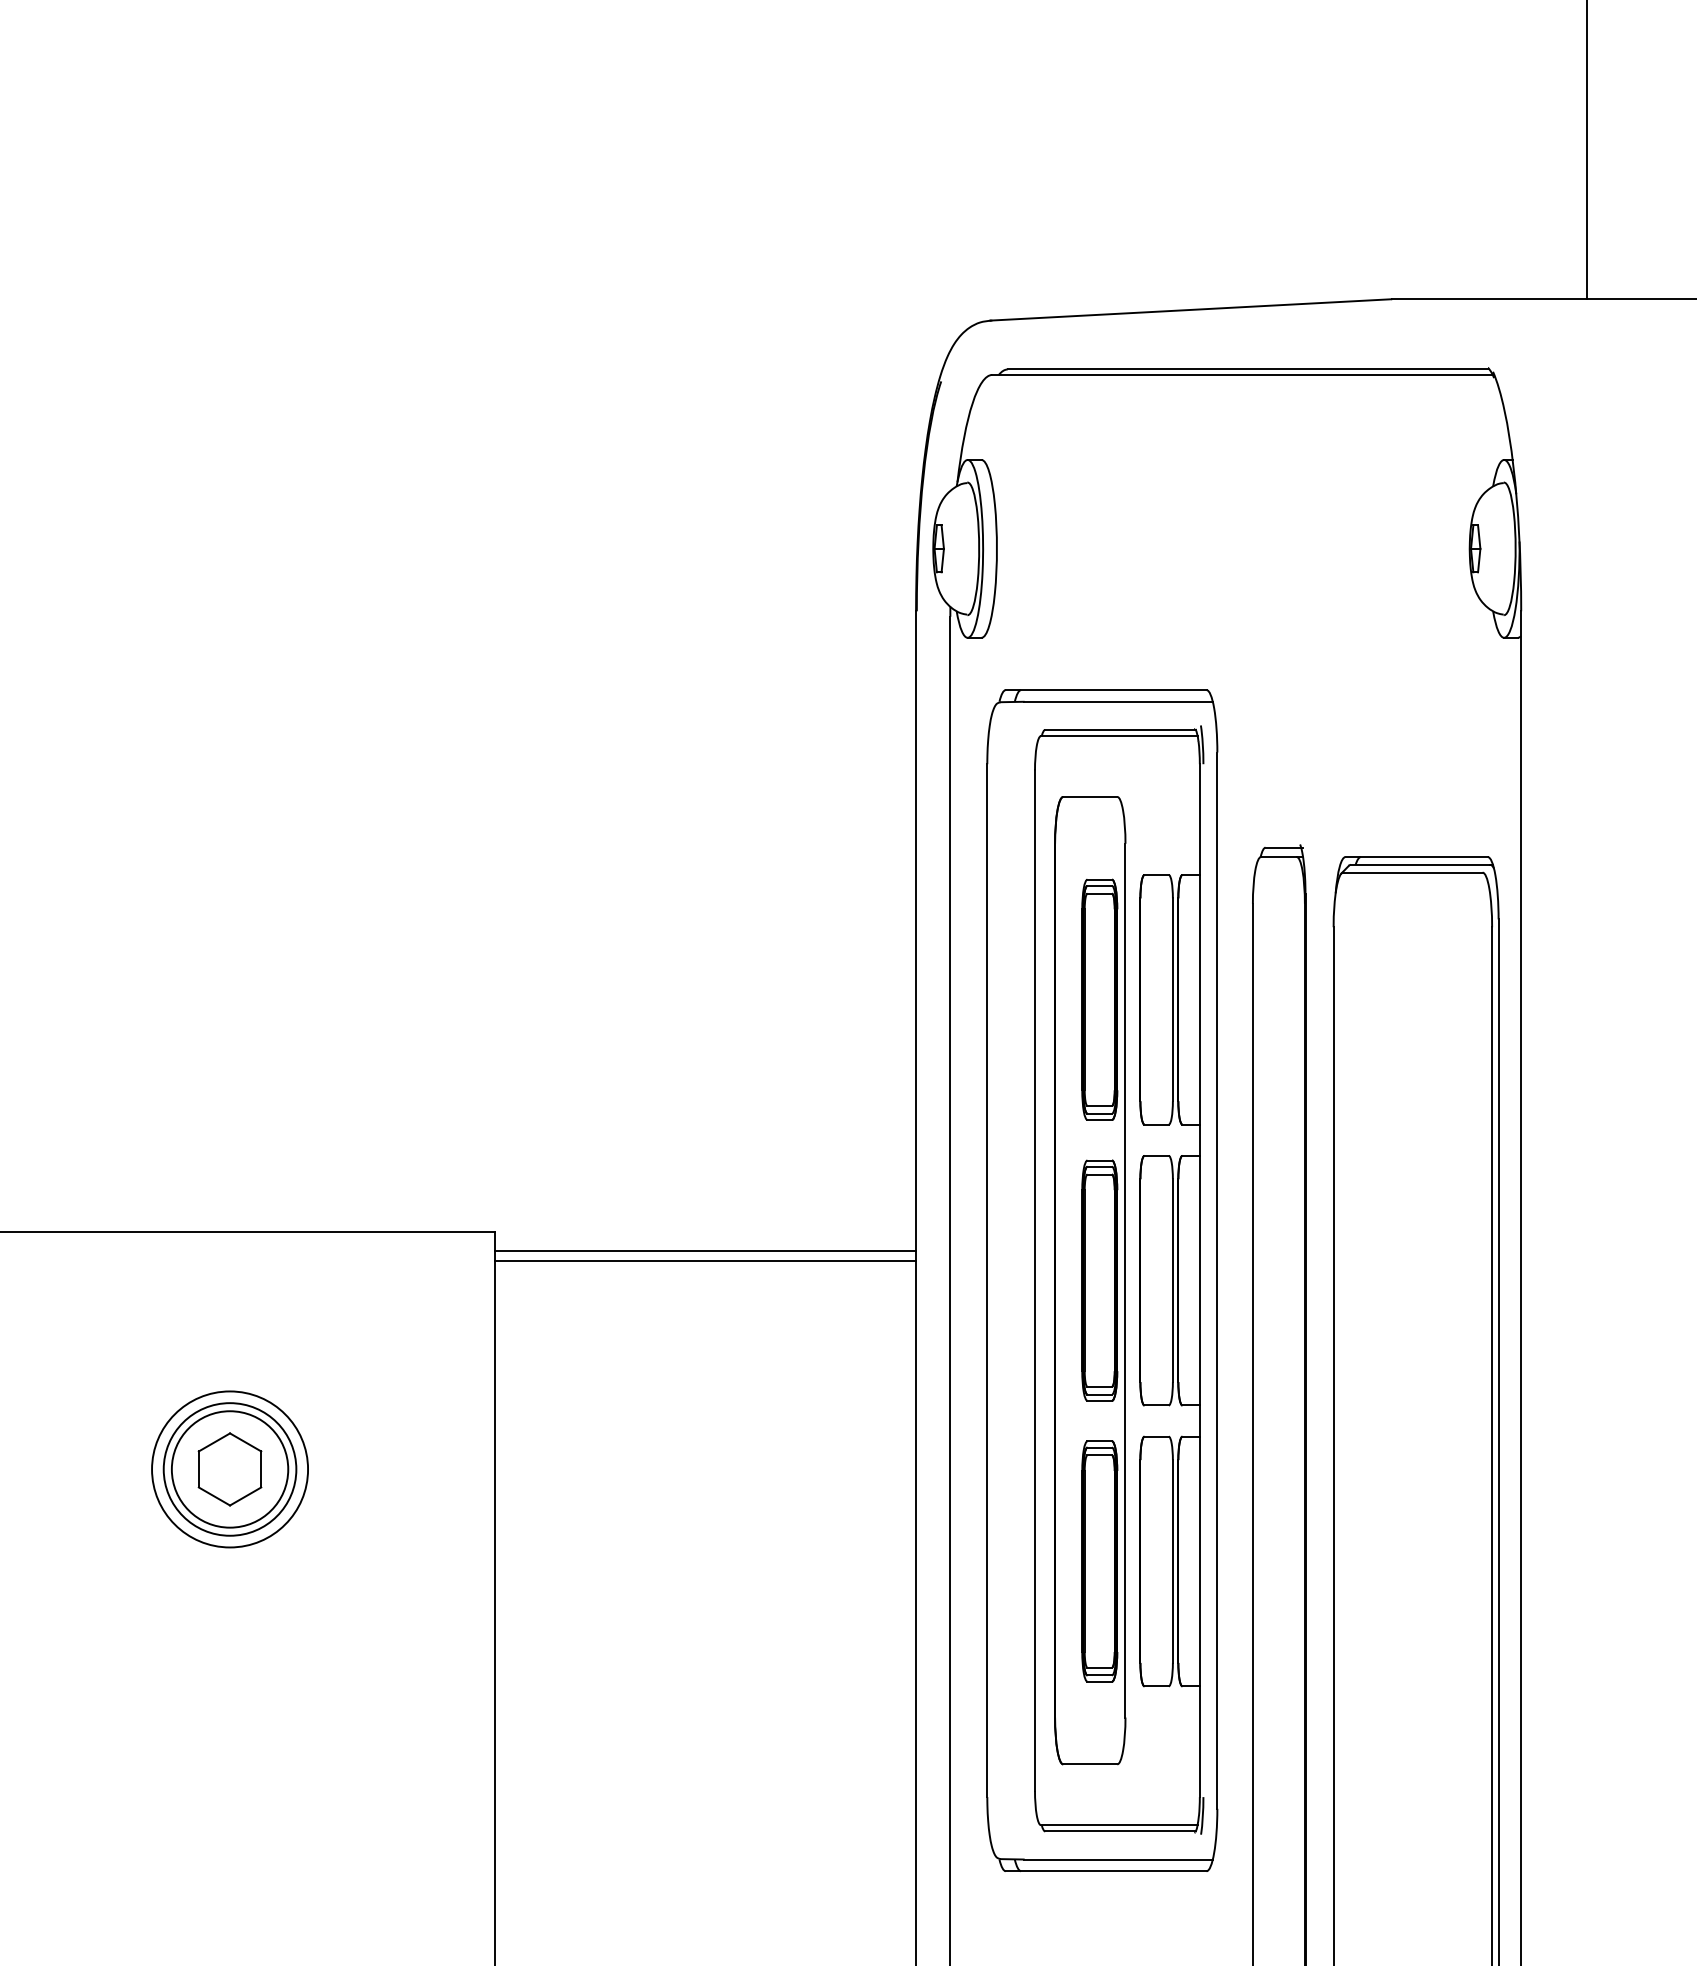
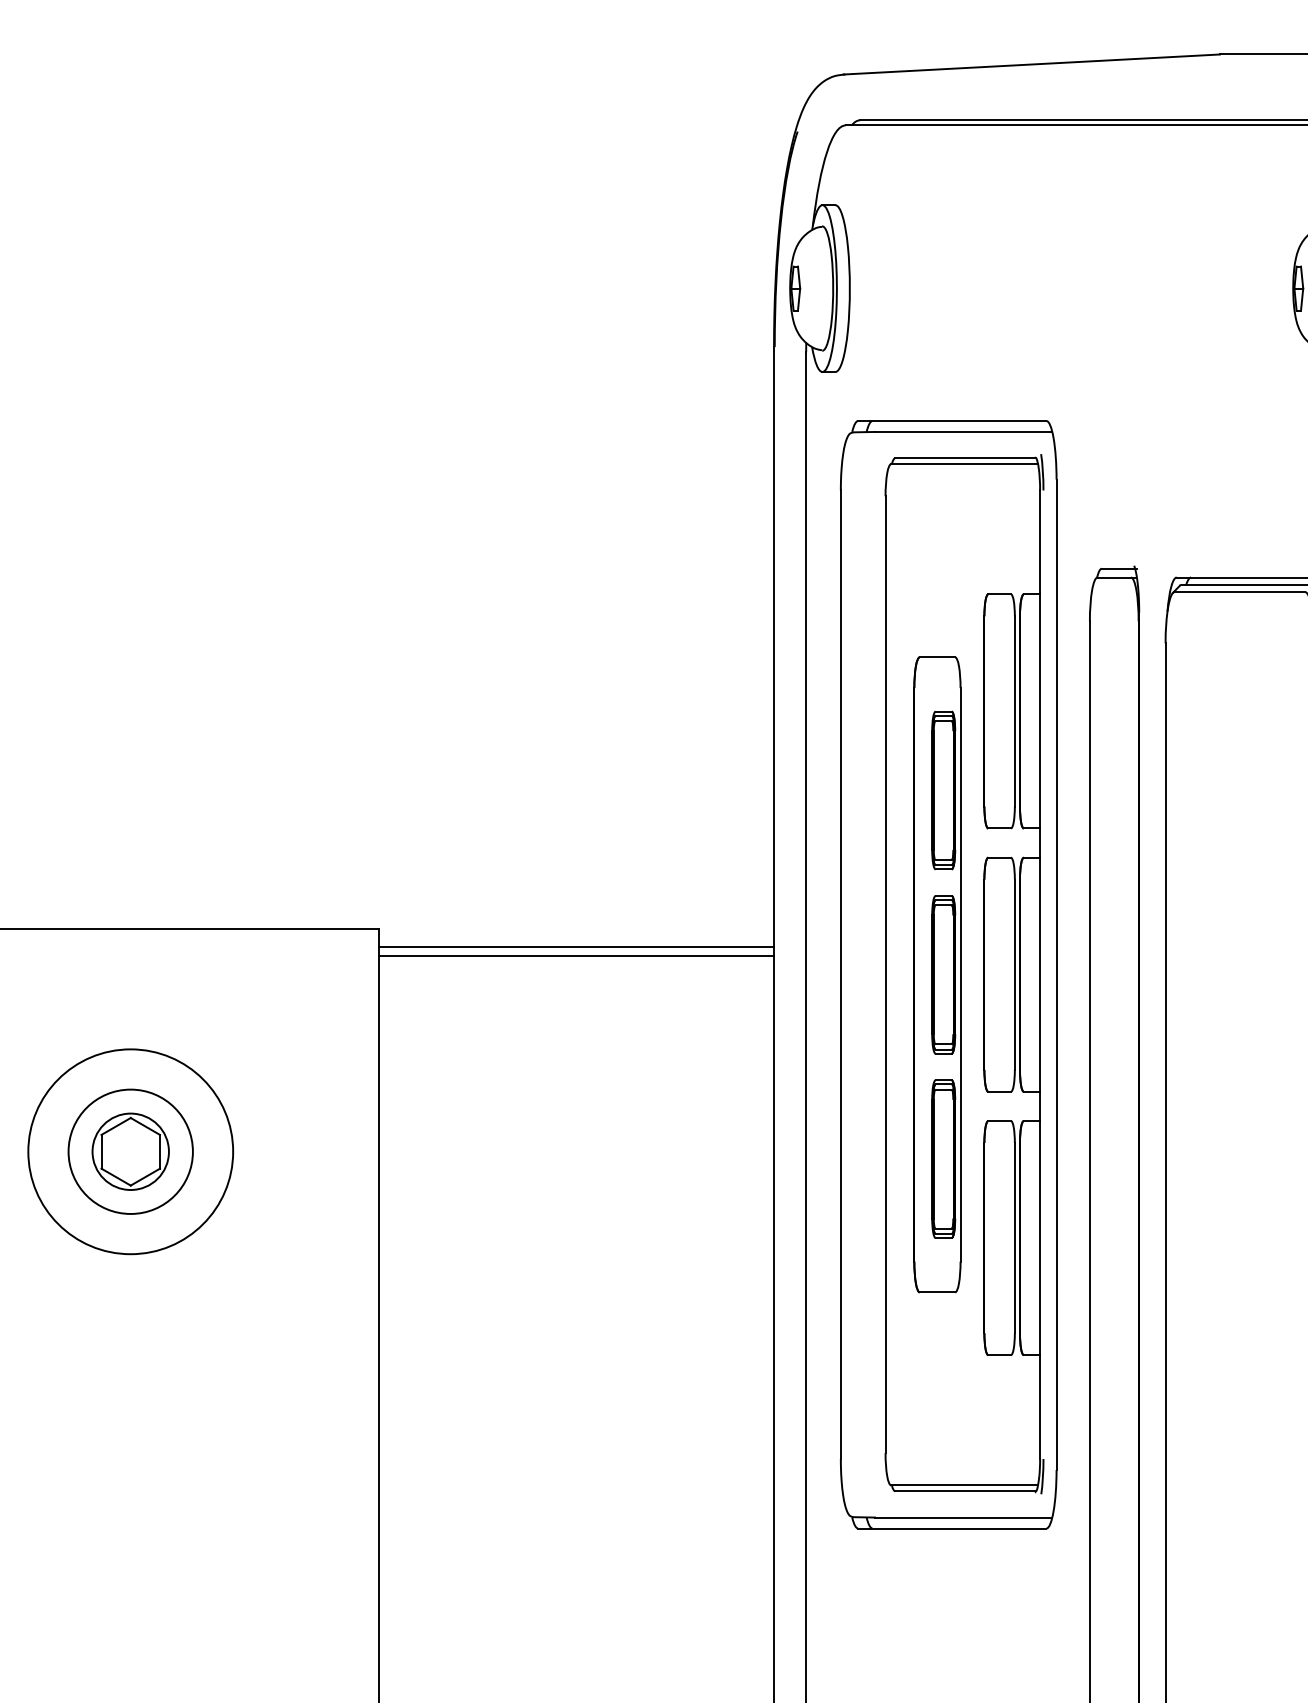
part: (1090, 1280) -> (937, 974), size x0.7
circle: (229, 1469) -> (130, 1151), size x0.7
circle: (230, 1469) -> (131, 1151), size x1.4

